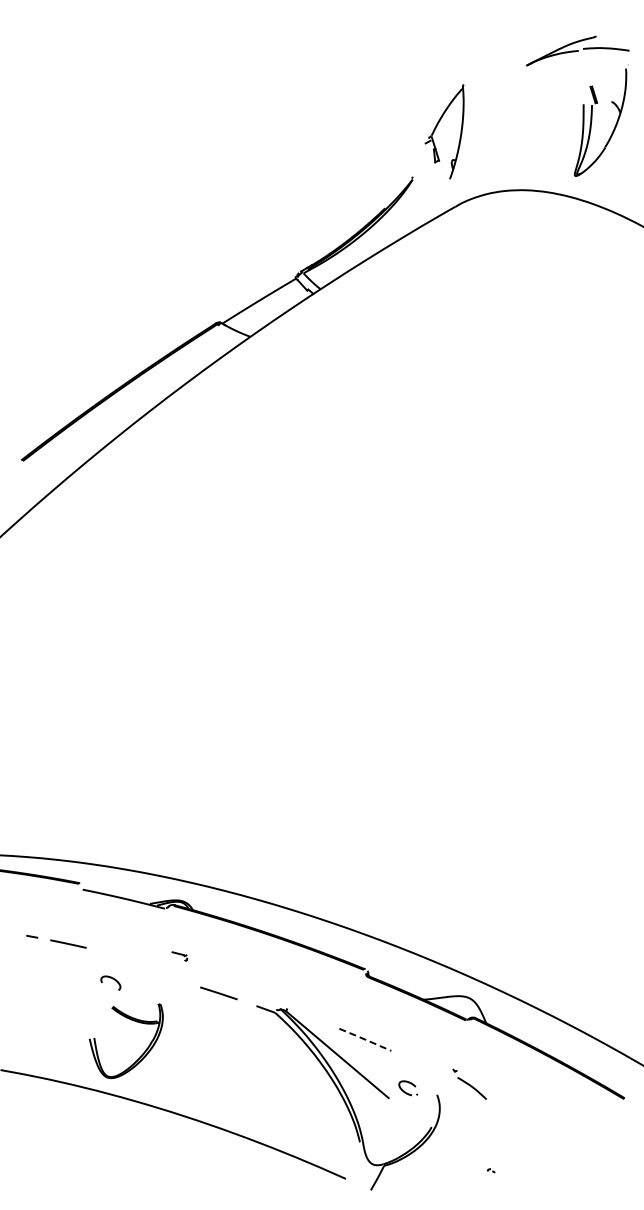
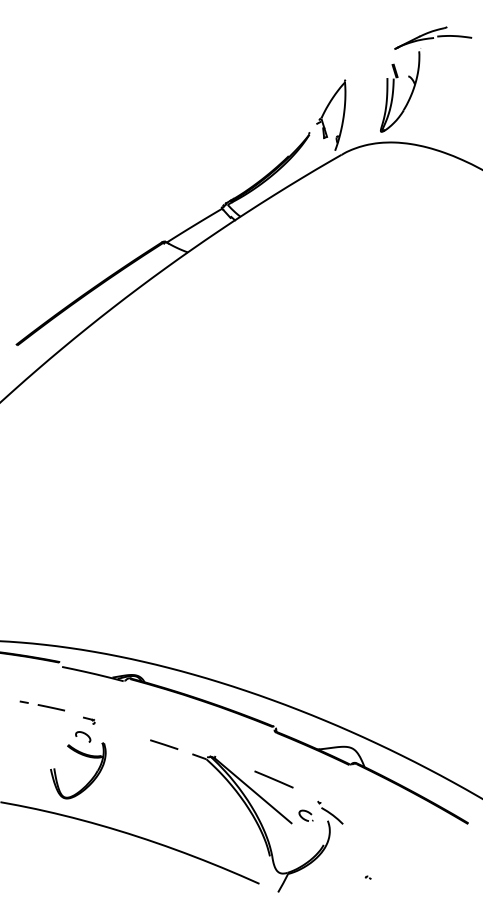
part: (592, 120) -> (394, 90), moved
part: (436, 128) -> (325, 112), moved
part: (179, 956) -> (88, 720), moved
line: (365, 1039) -> (274, 779), dashed -> solid
part: (140, 1055) -> (88, 781), moved
part: (469, 1083) -> (330, 812), moved

